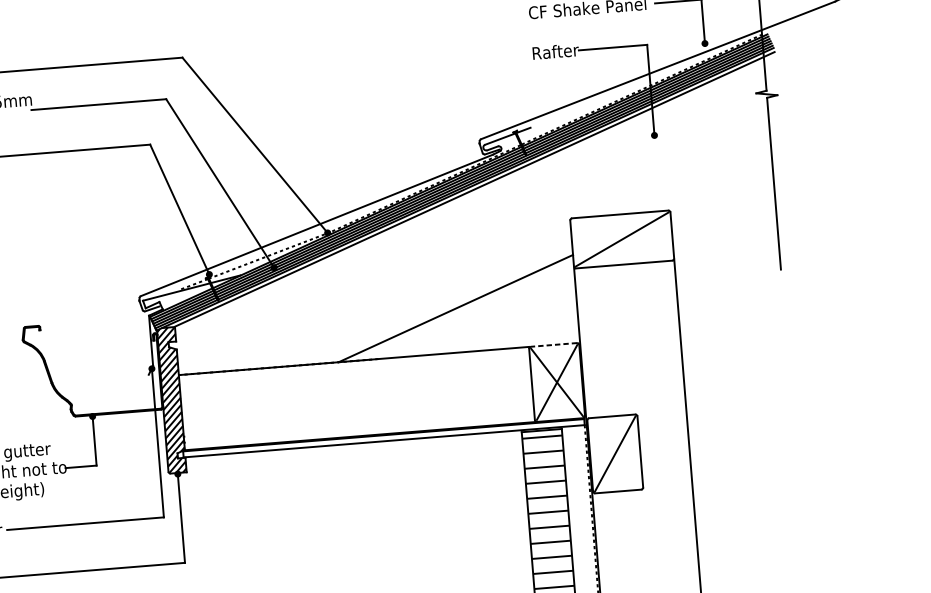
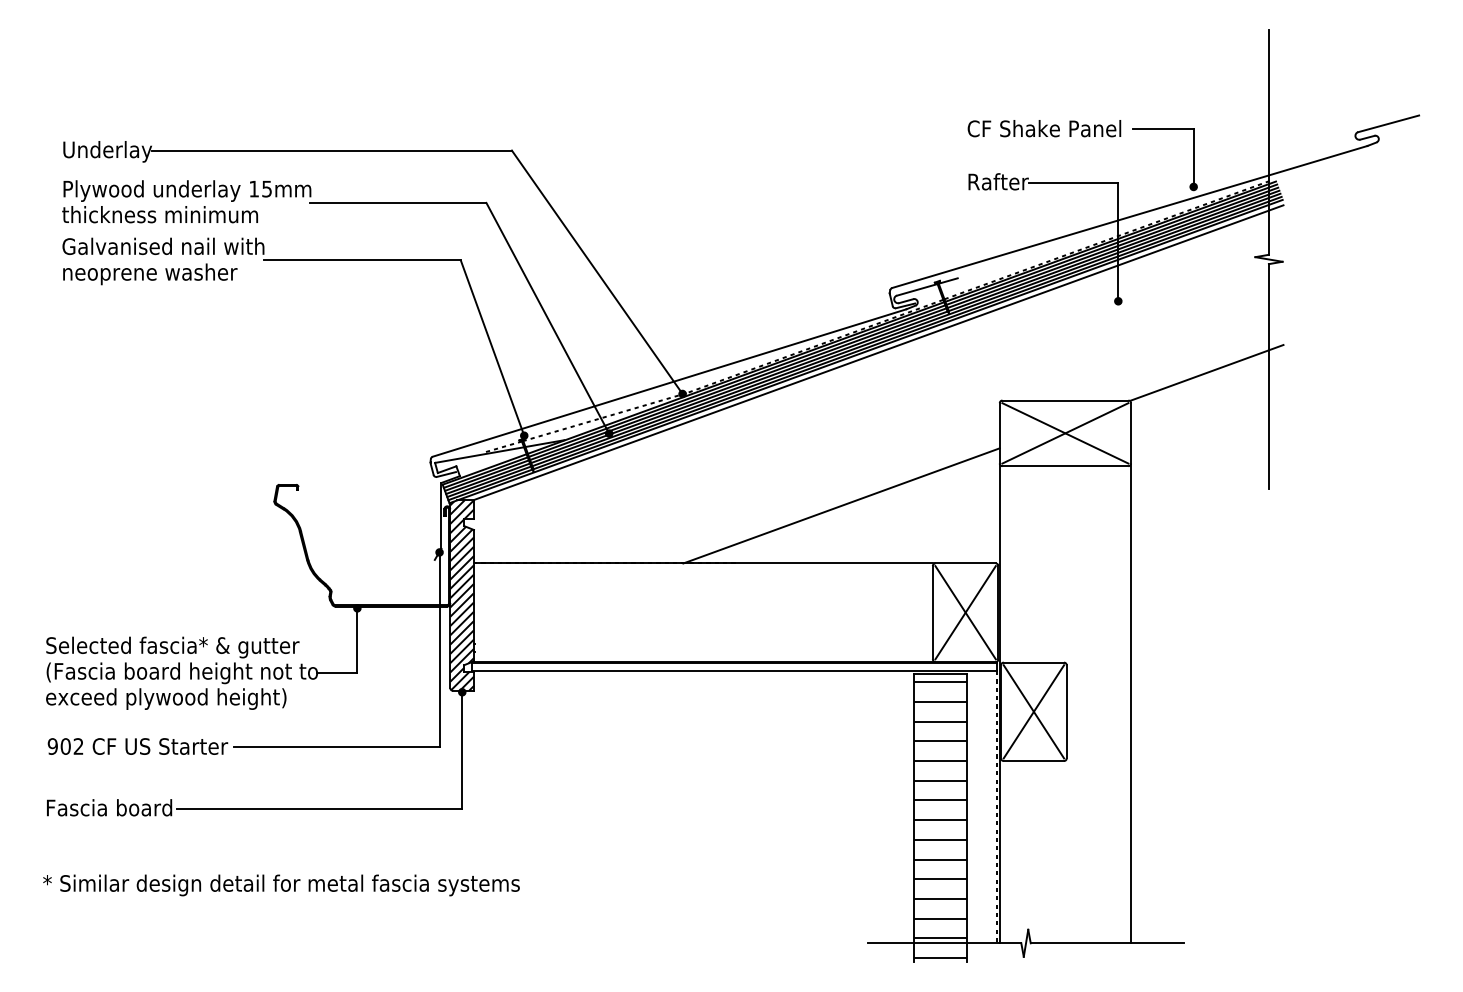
line: (726, 184) -> (1207, 372), added
line: (622, 239) -> (1065, 433), added
line: (553, 344) -> (965, 563), dashed -> solid
line: (614, 453) -> (1033, 711), added

